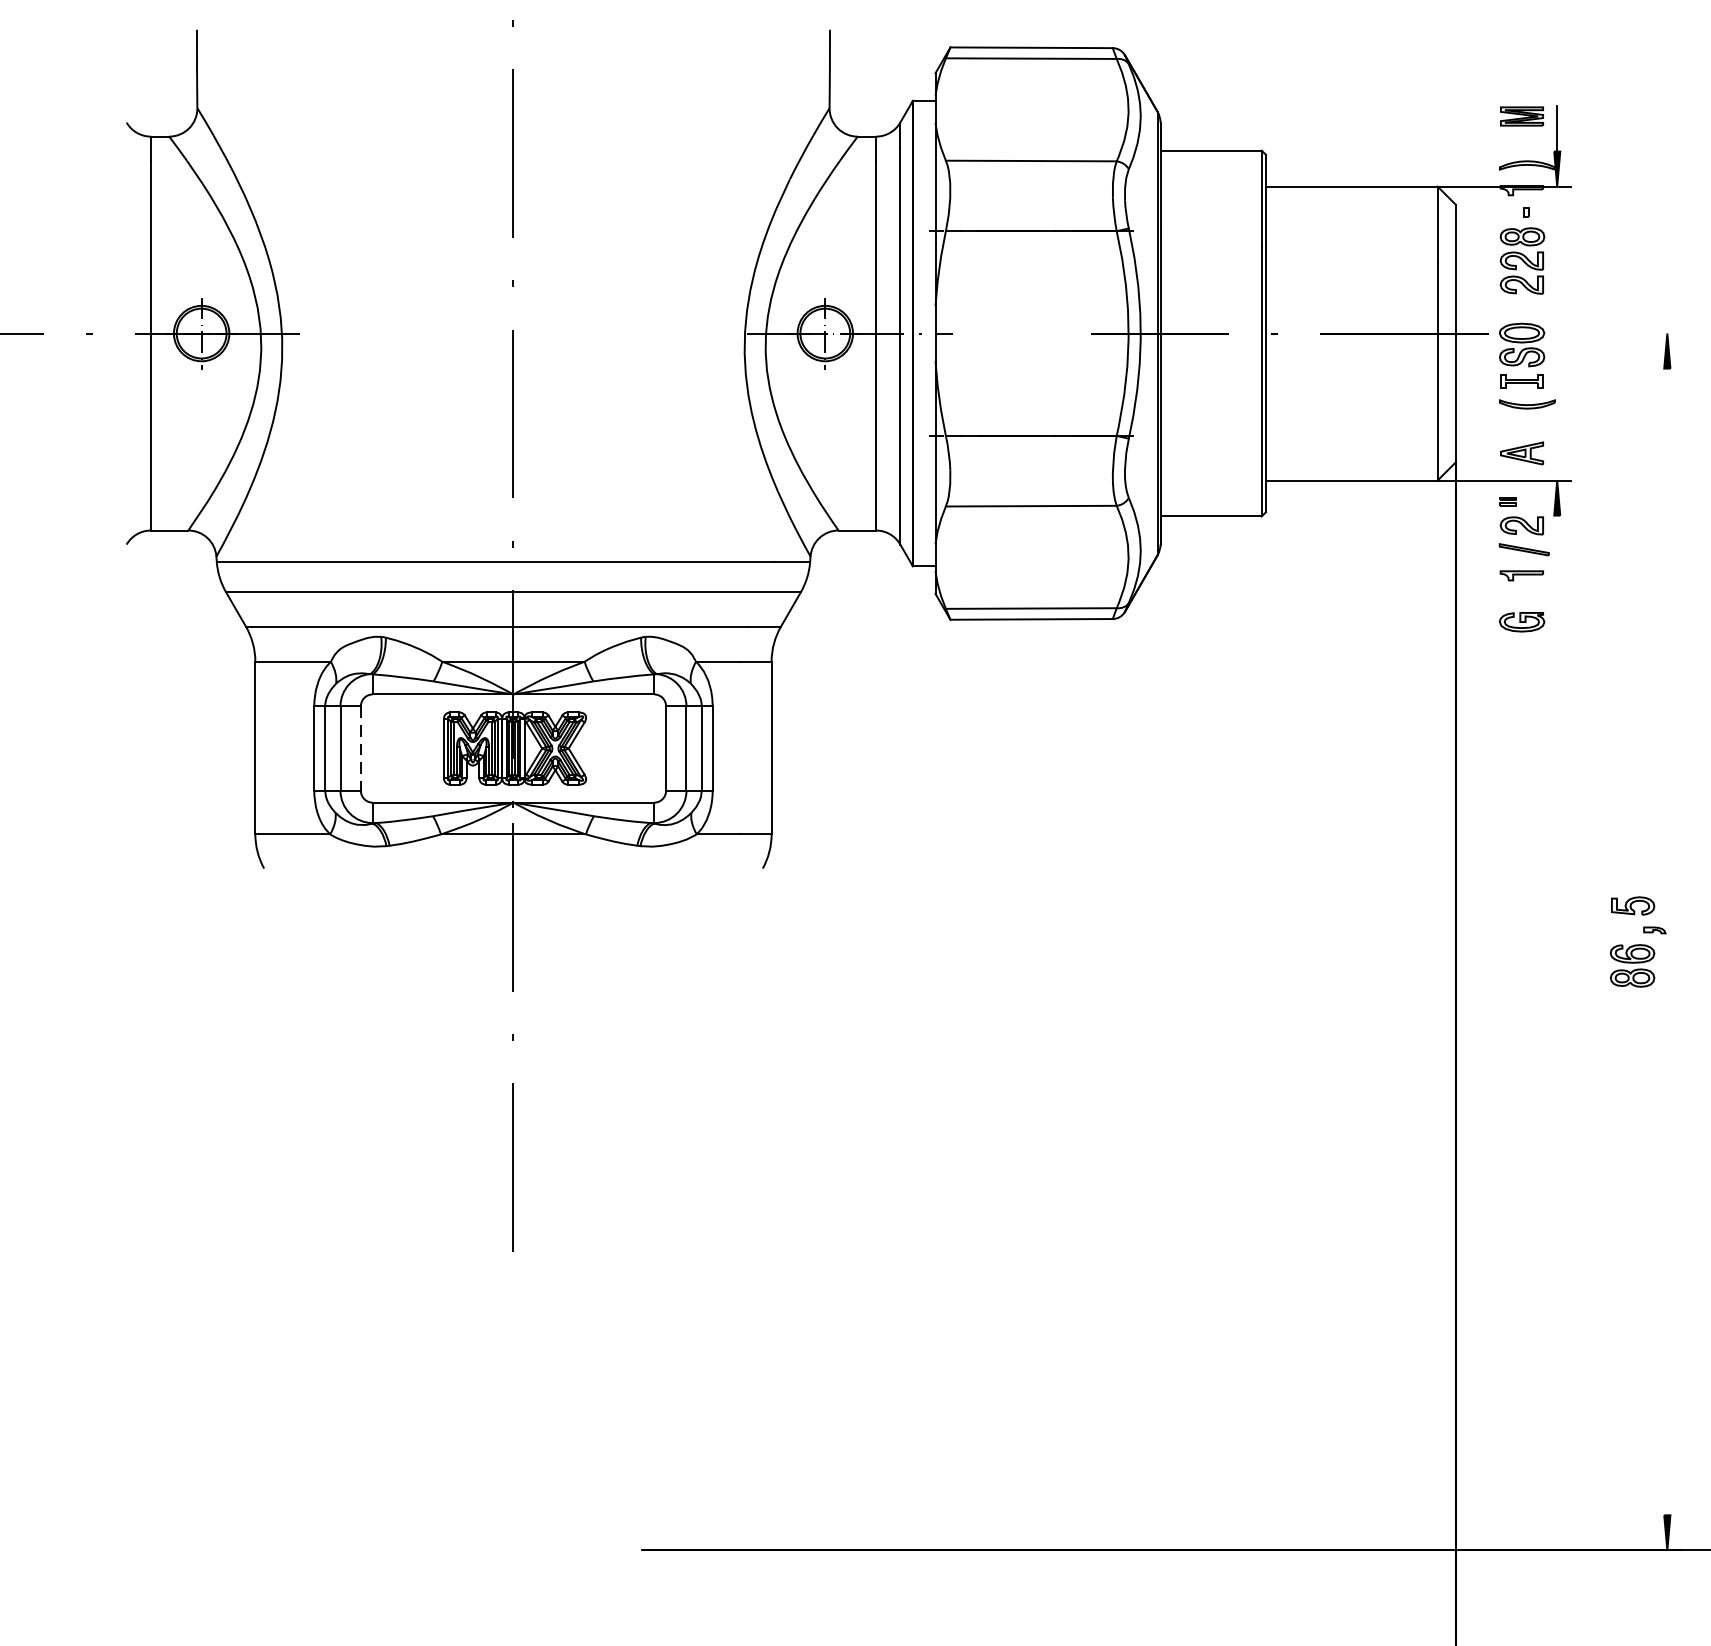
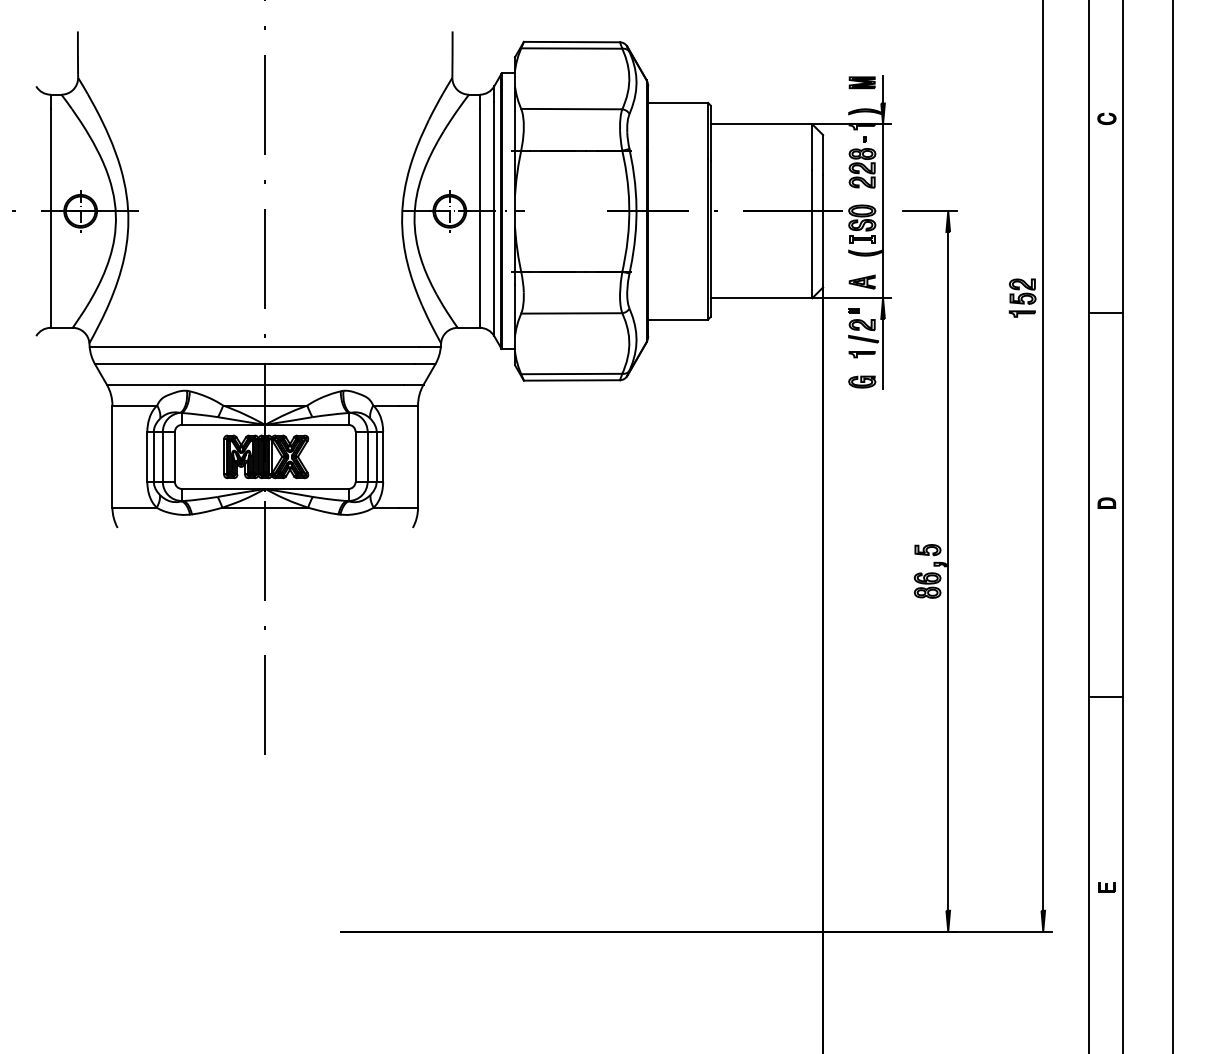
line: (1557, 333) -> (883, 211), added
line: (1635, 333) -> (929, 211), added
line: (1557, 573) -> (883, 353), added
line: (360, 747) -> (174, 456), dashed -> solid
line: (1667, 942) -> (948, 571), added

